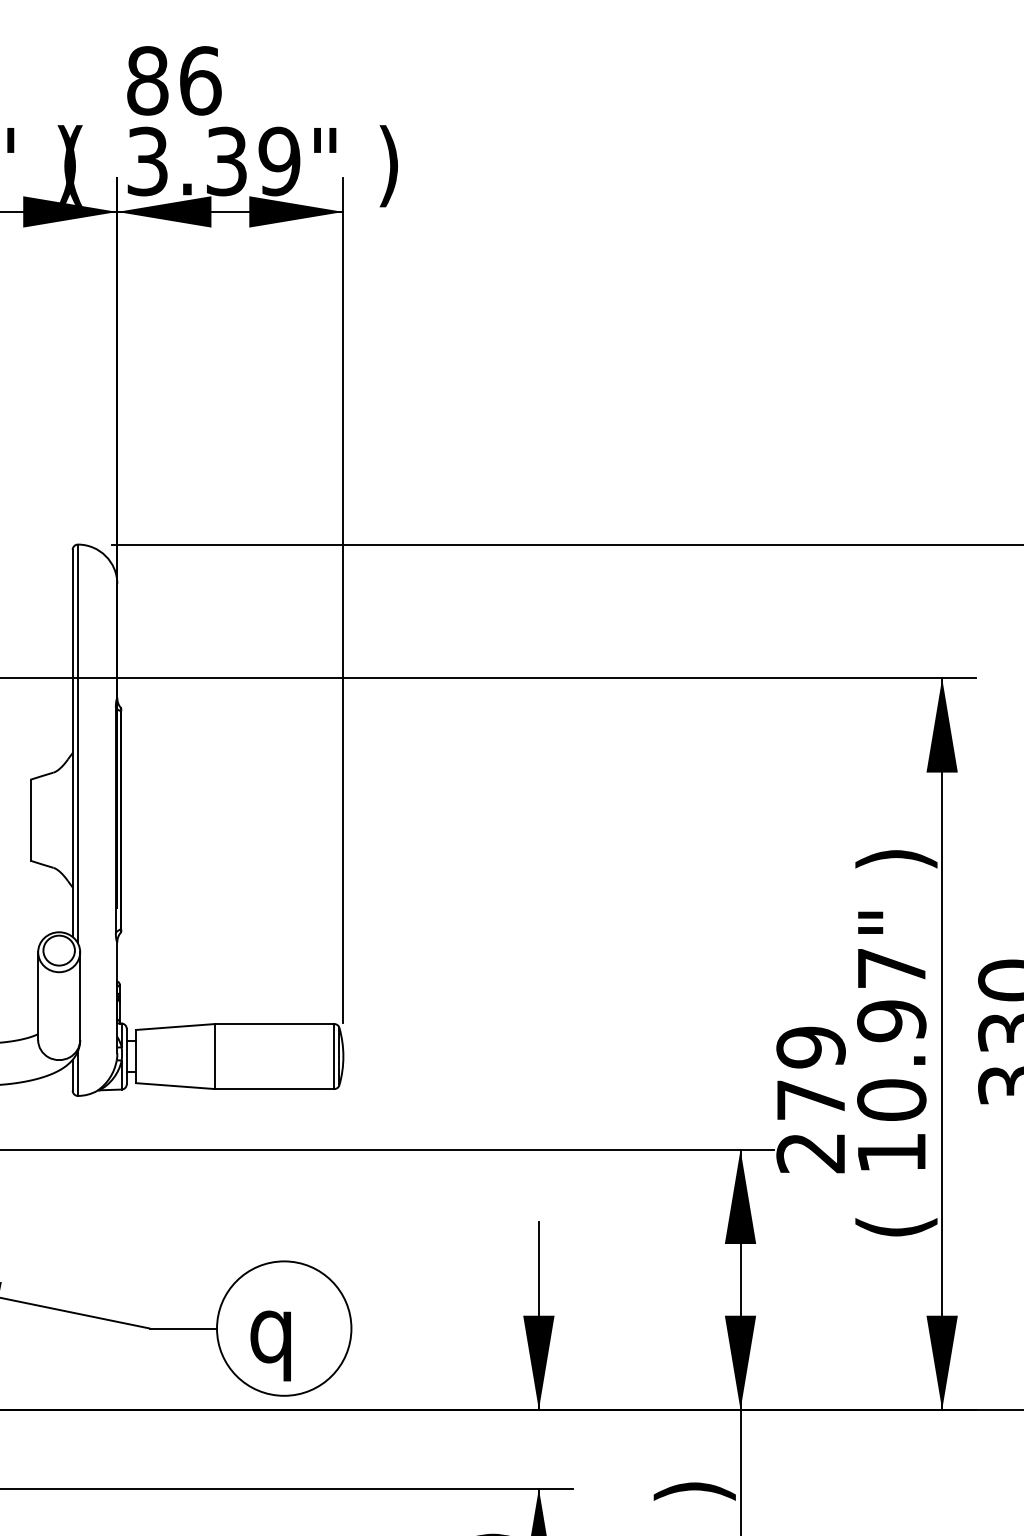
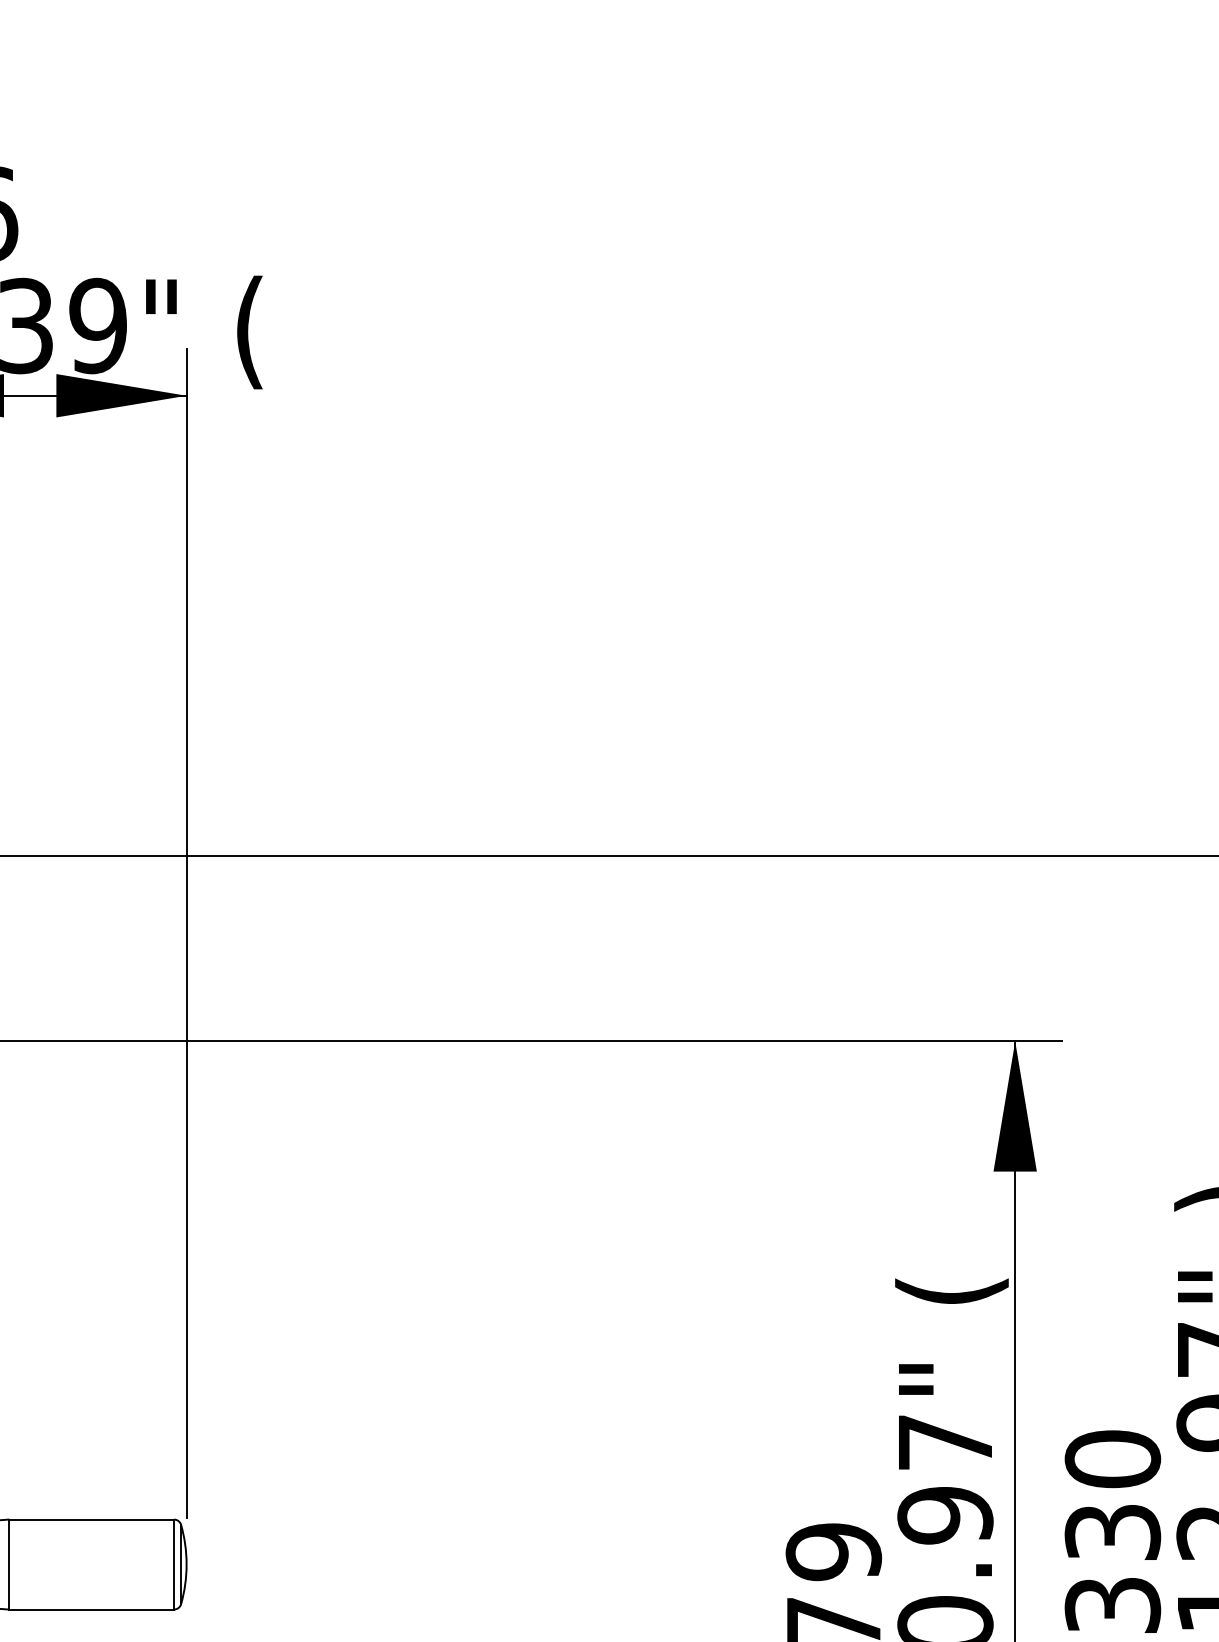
text: (388, 166) -> (249, 332), ) -> (
text: (896, 858) -> (951, 1290), ) -> (

